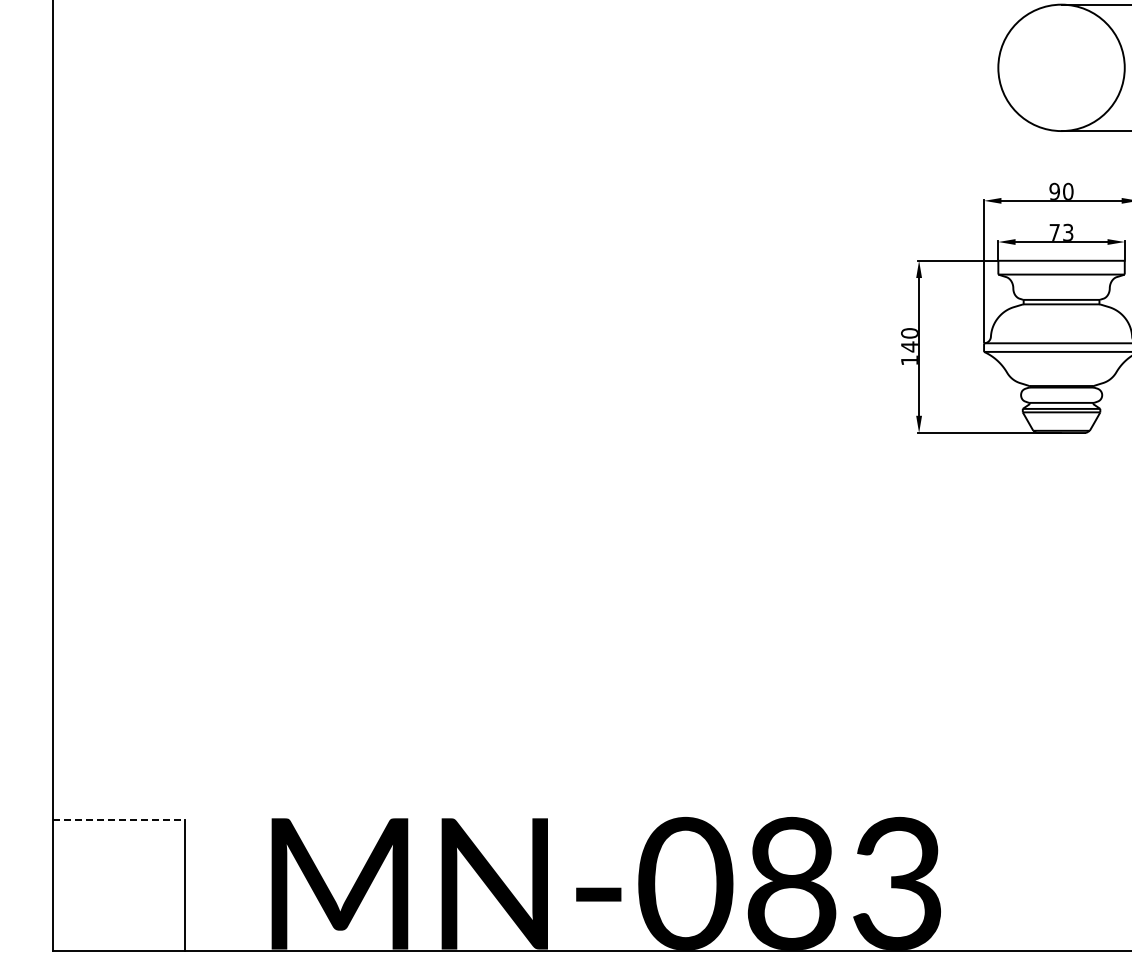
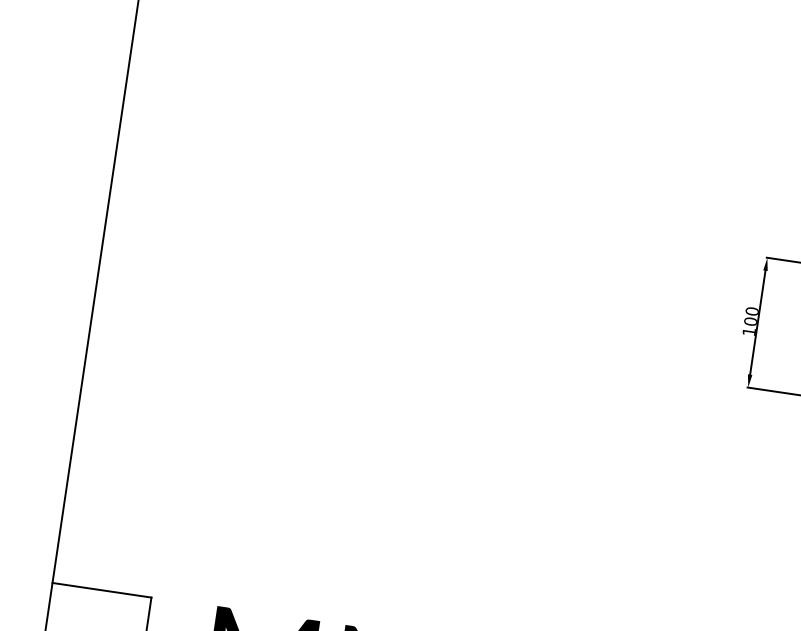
text: (909, 346) -> (750, 321), 140 -> 100
line: (118, 820) -> (101, 590), dashed -> solid

